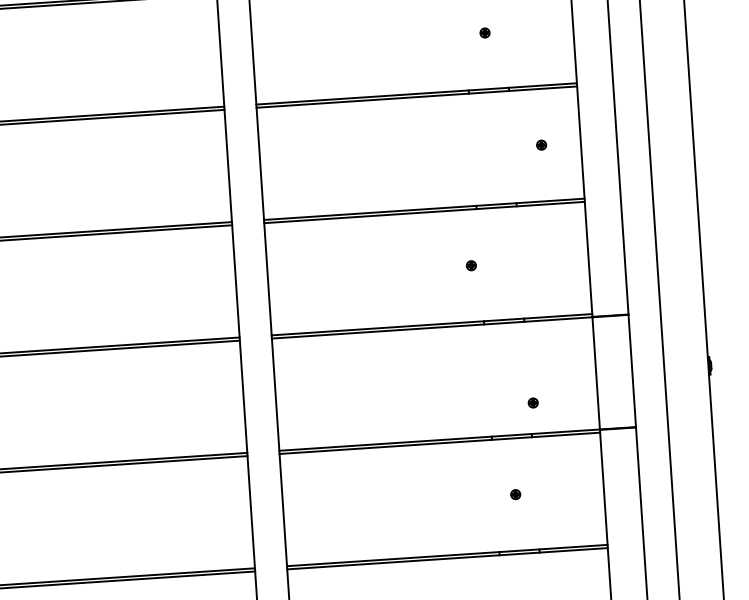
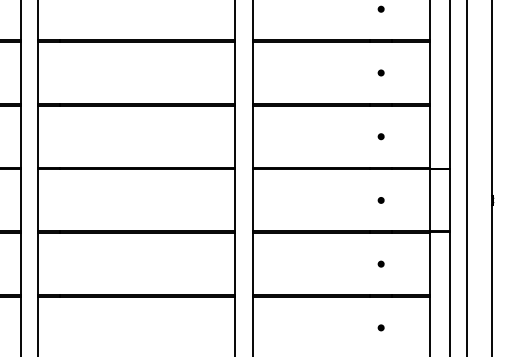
part: (540, 144) -> (380, 72), moved
part: (470, 265) -> (380, 136), moved
part: (532, 403) -> (380, 200), moved

